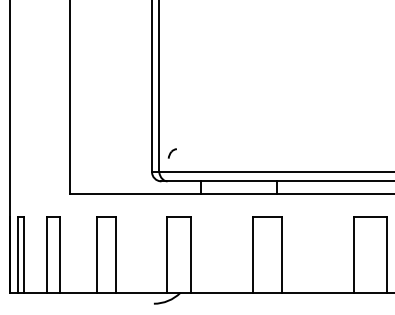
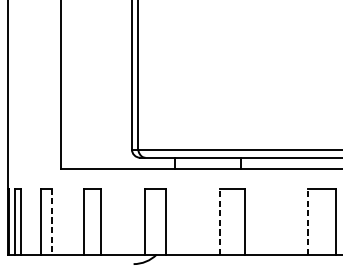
part: (172, 153) -> (149, 133), removed
line: (60, 254) -> (52, 221), solid -> dashed
line: (253, 254) -> (220, 221), solid -> dashed
line: (354, 254) -> (307, 221), solid -> dashed

